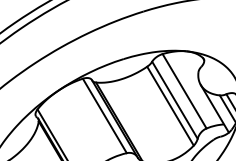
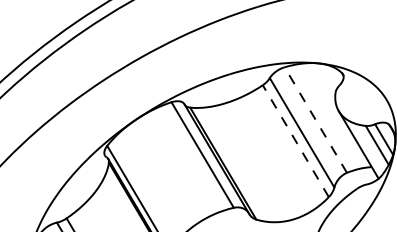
line: (184, 90) -> (315, 119), solid -> dashed
line: (170, 106) -> (295, 141), solid -> dashed

